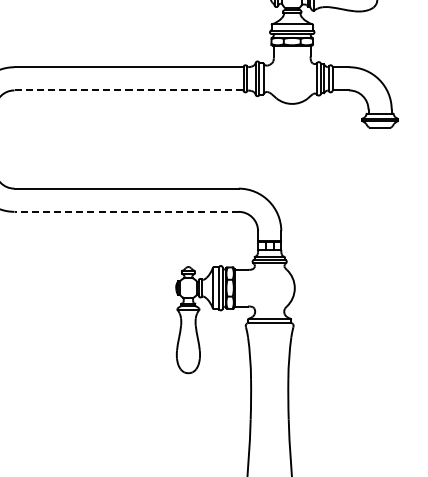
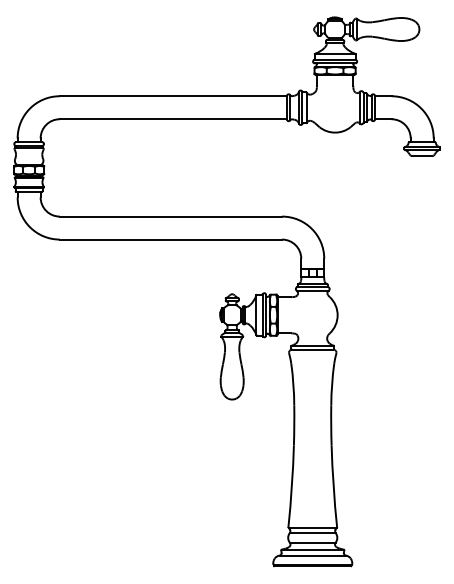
line: (129, 90) -> (173, 119), dashed -> solid
line: (126, 211) -> (170, 239), dashed -> solid

